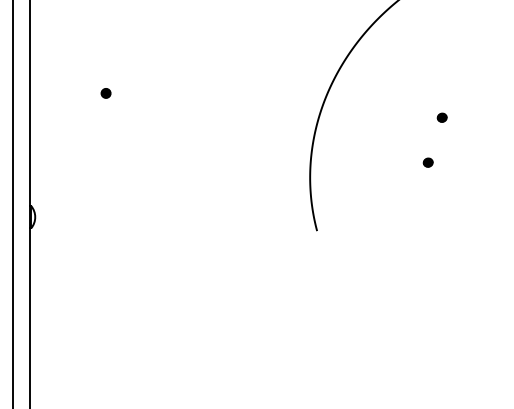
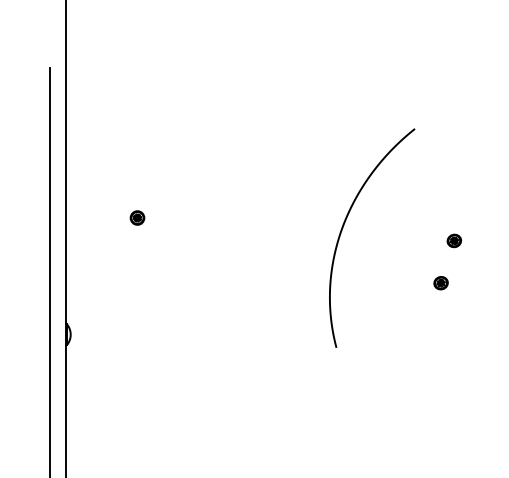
part: (106, 92) -> (137, 217), size x1.6
part: (442, 117) -> (454, 240), size x1.6
part: (428, 162) -> (441, 283), size x1.6

